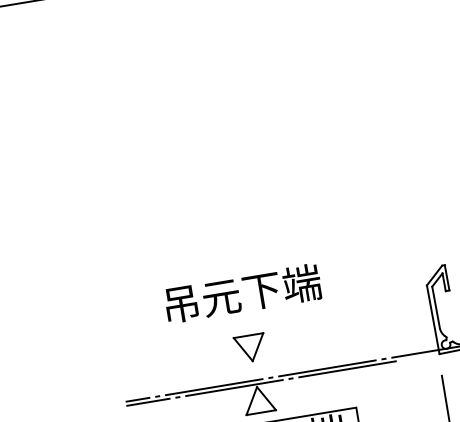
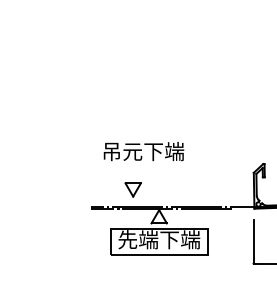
text: (242, 293) -> (143, 151), moved
part: (249, 347) -> (132, 189), moved

